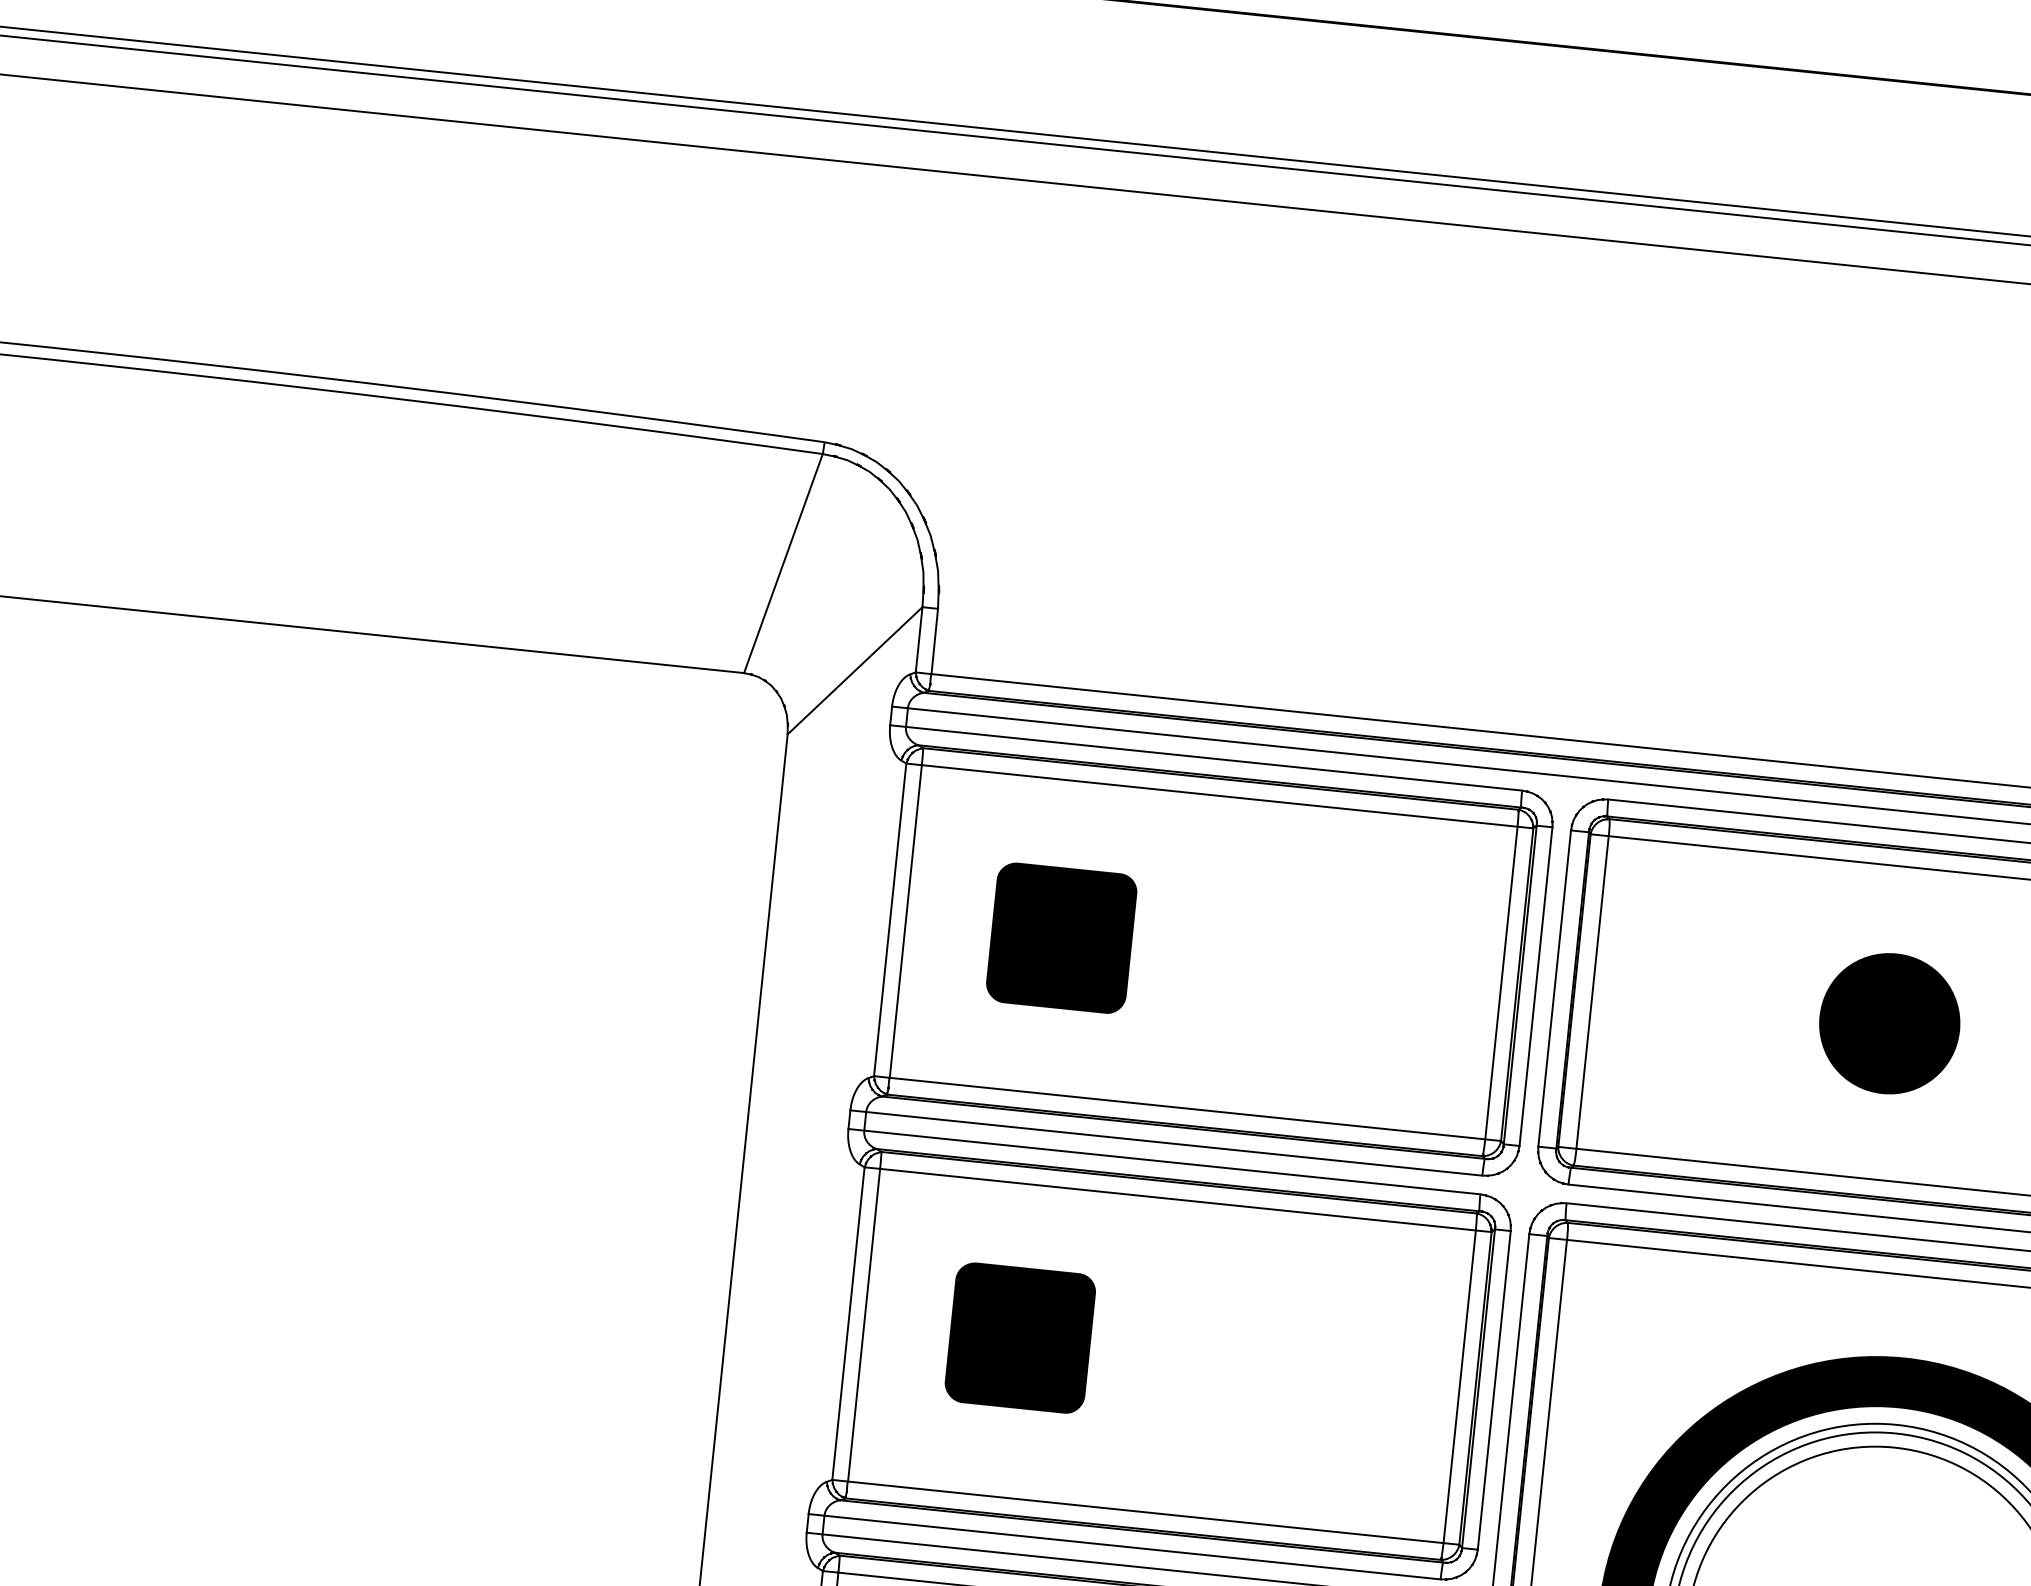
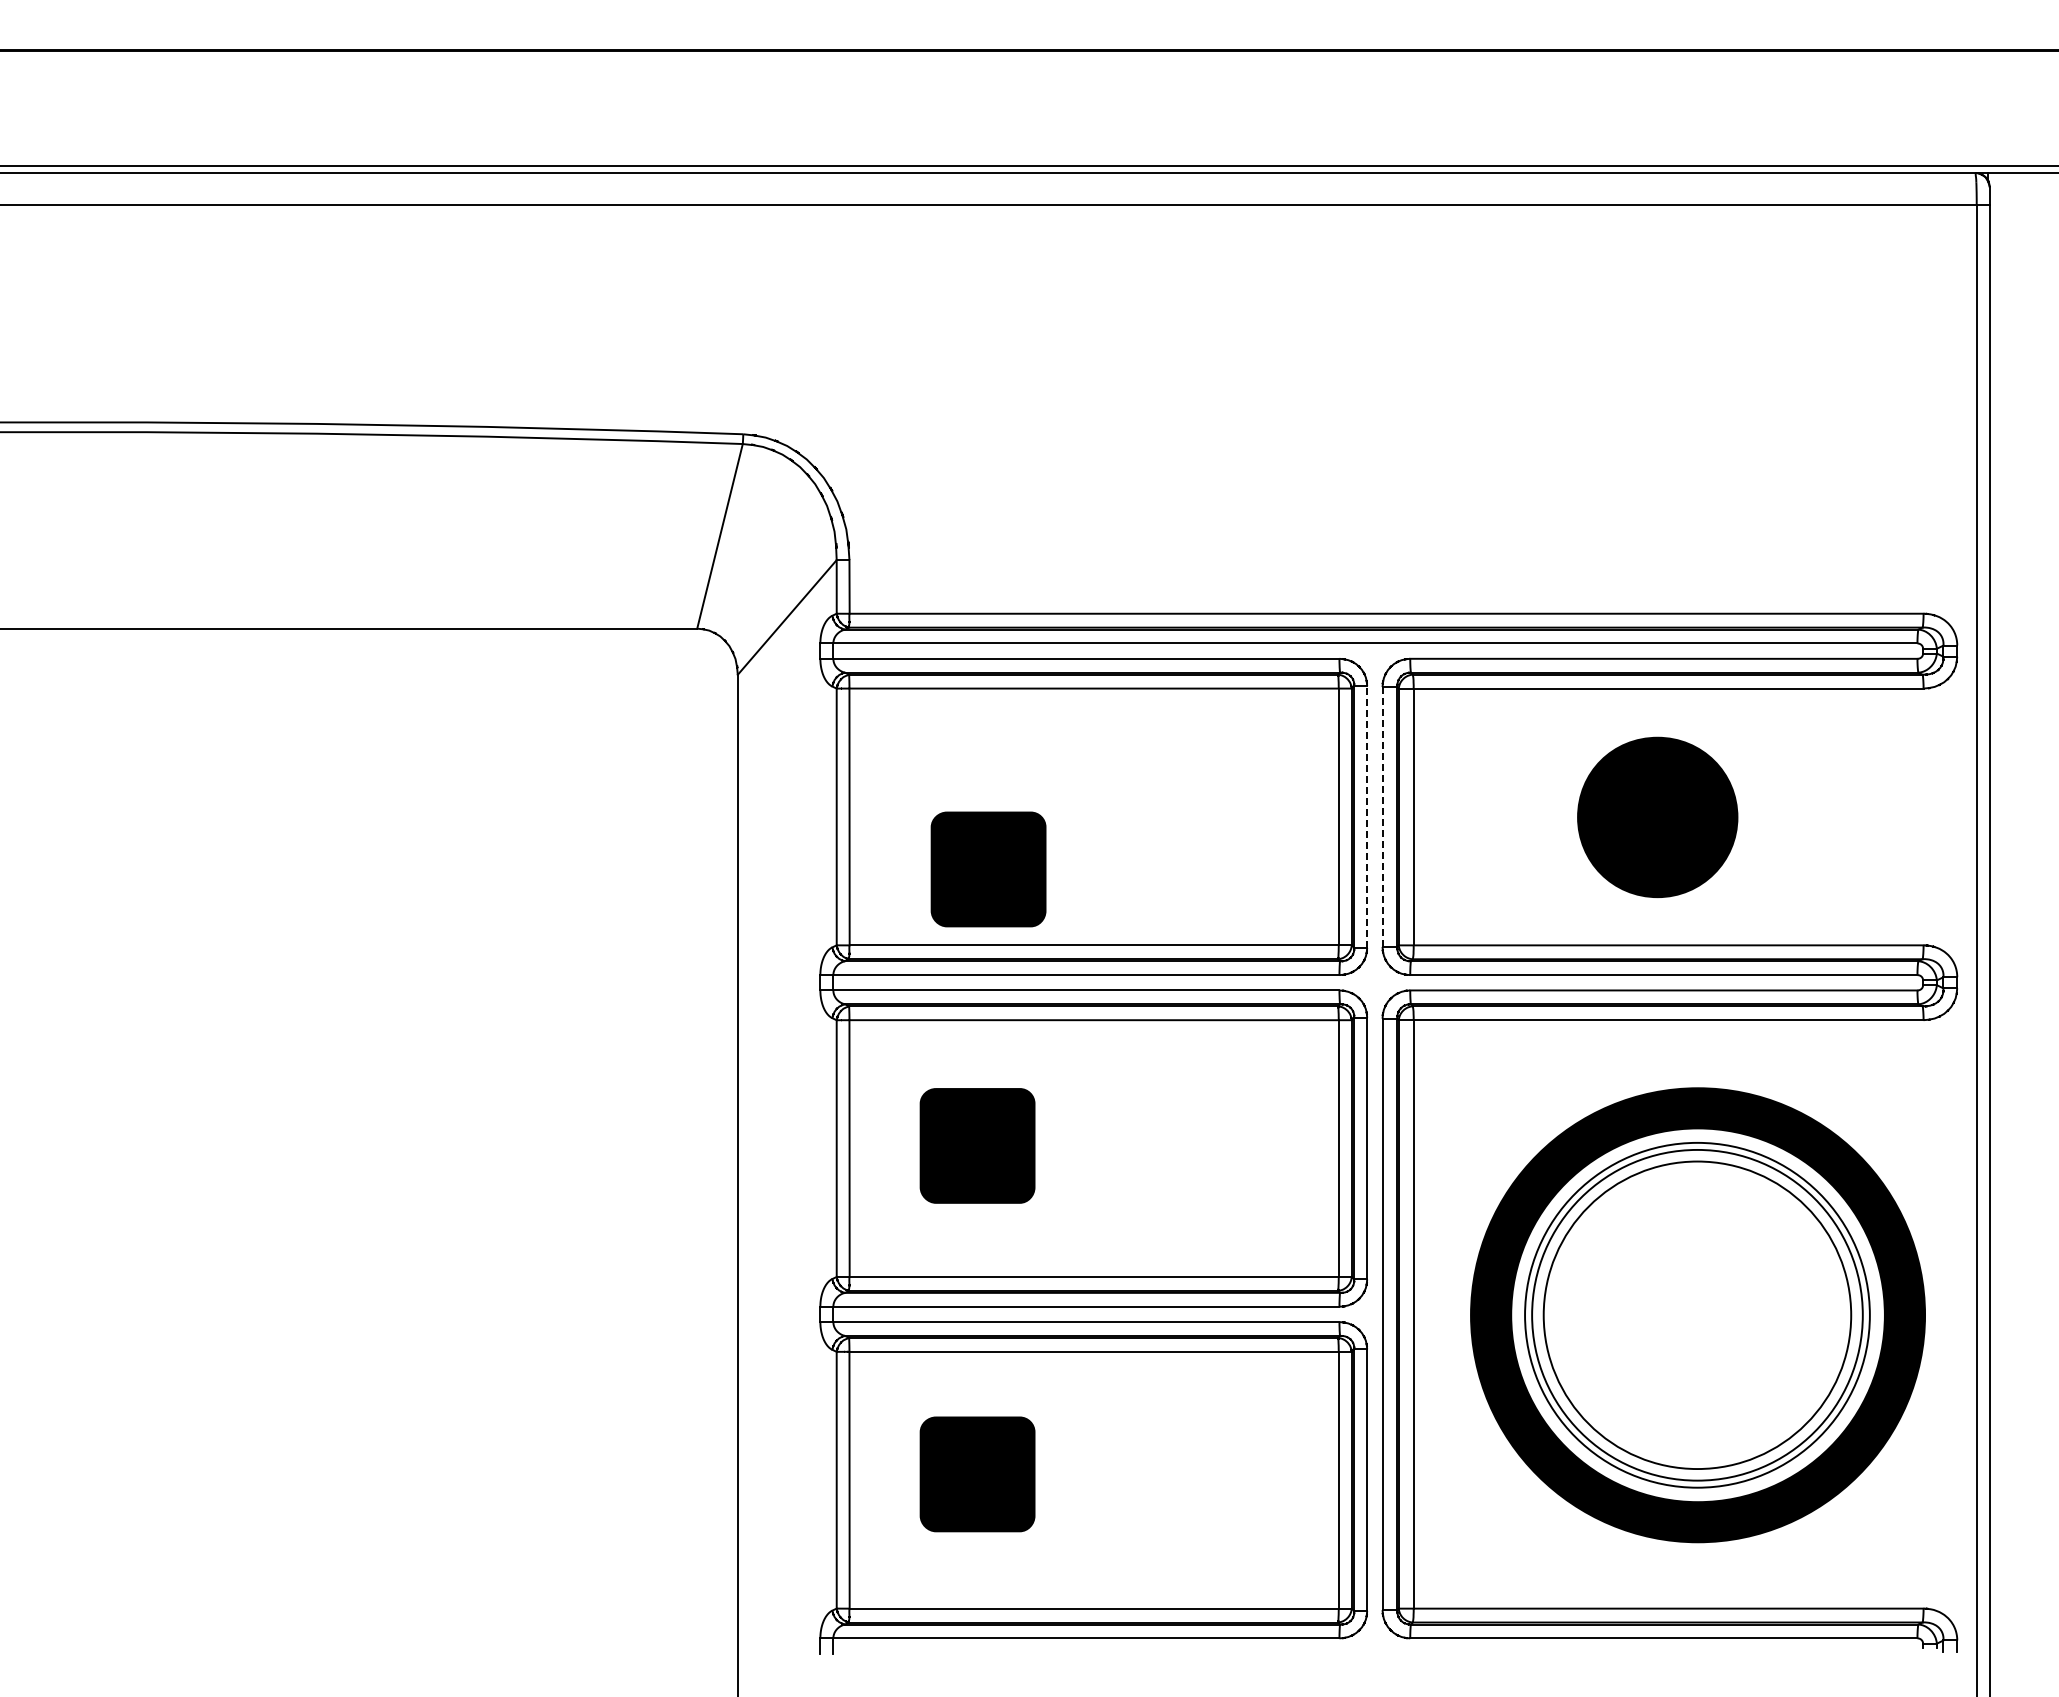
part: (1061, 938) -> (988, 869), moved
line: (1536, 986) -> (1367, 816), solid -> dashed
line: (1554, 987) -> (1382, 816), solid -> dashed
part: (1889, 1023) -> (1657, 817), size x1.4

